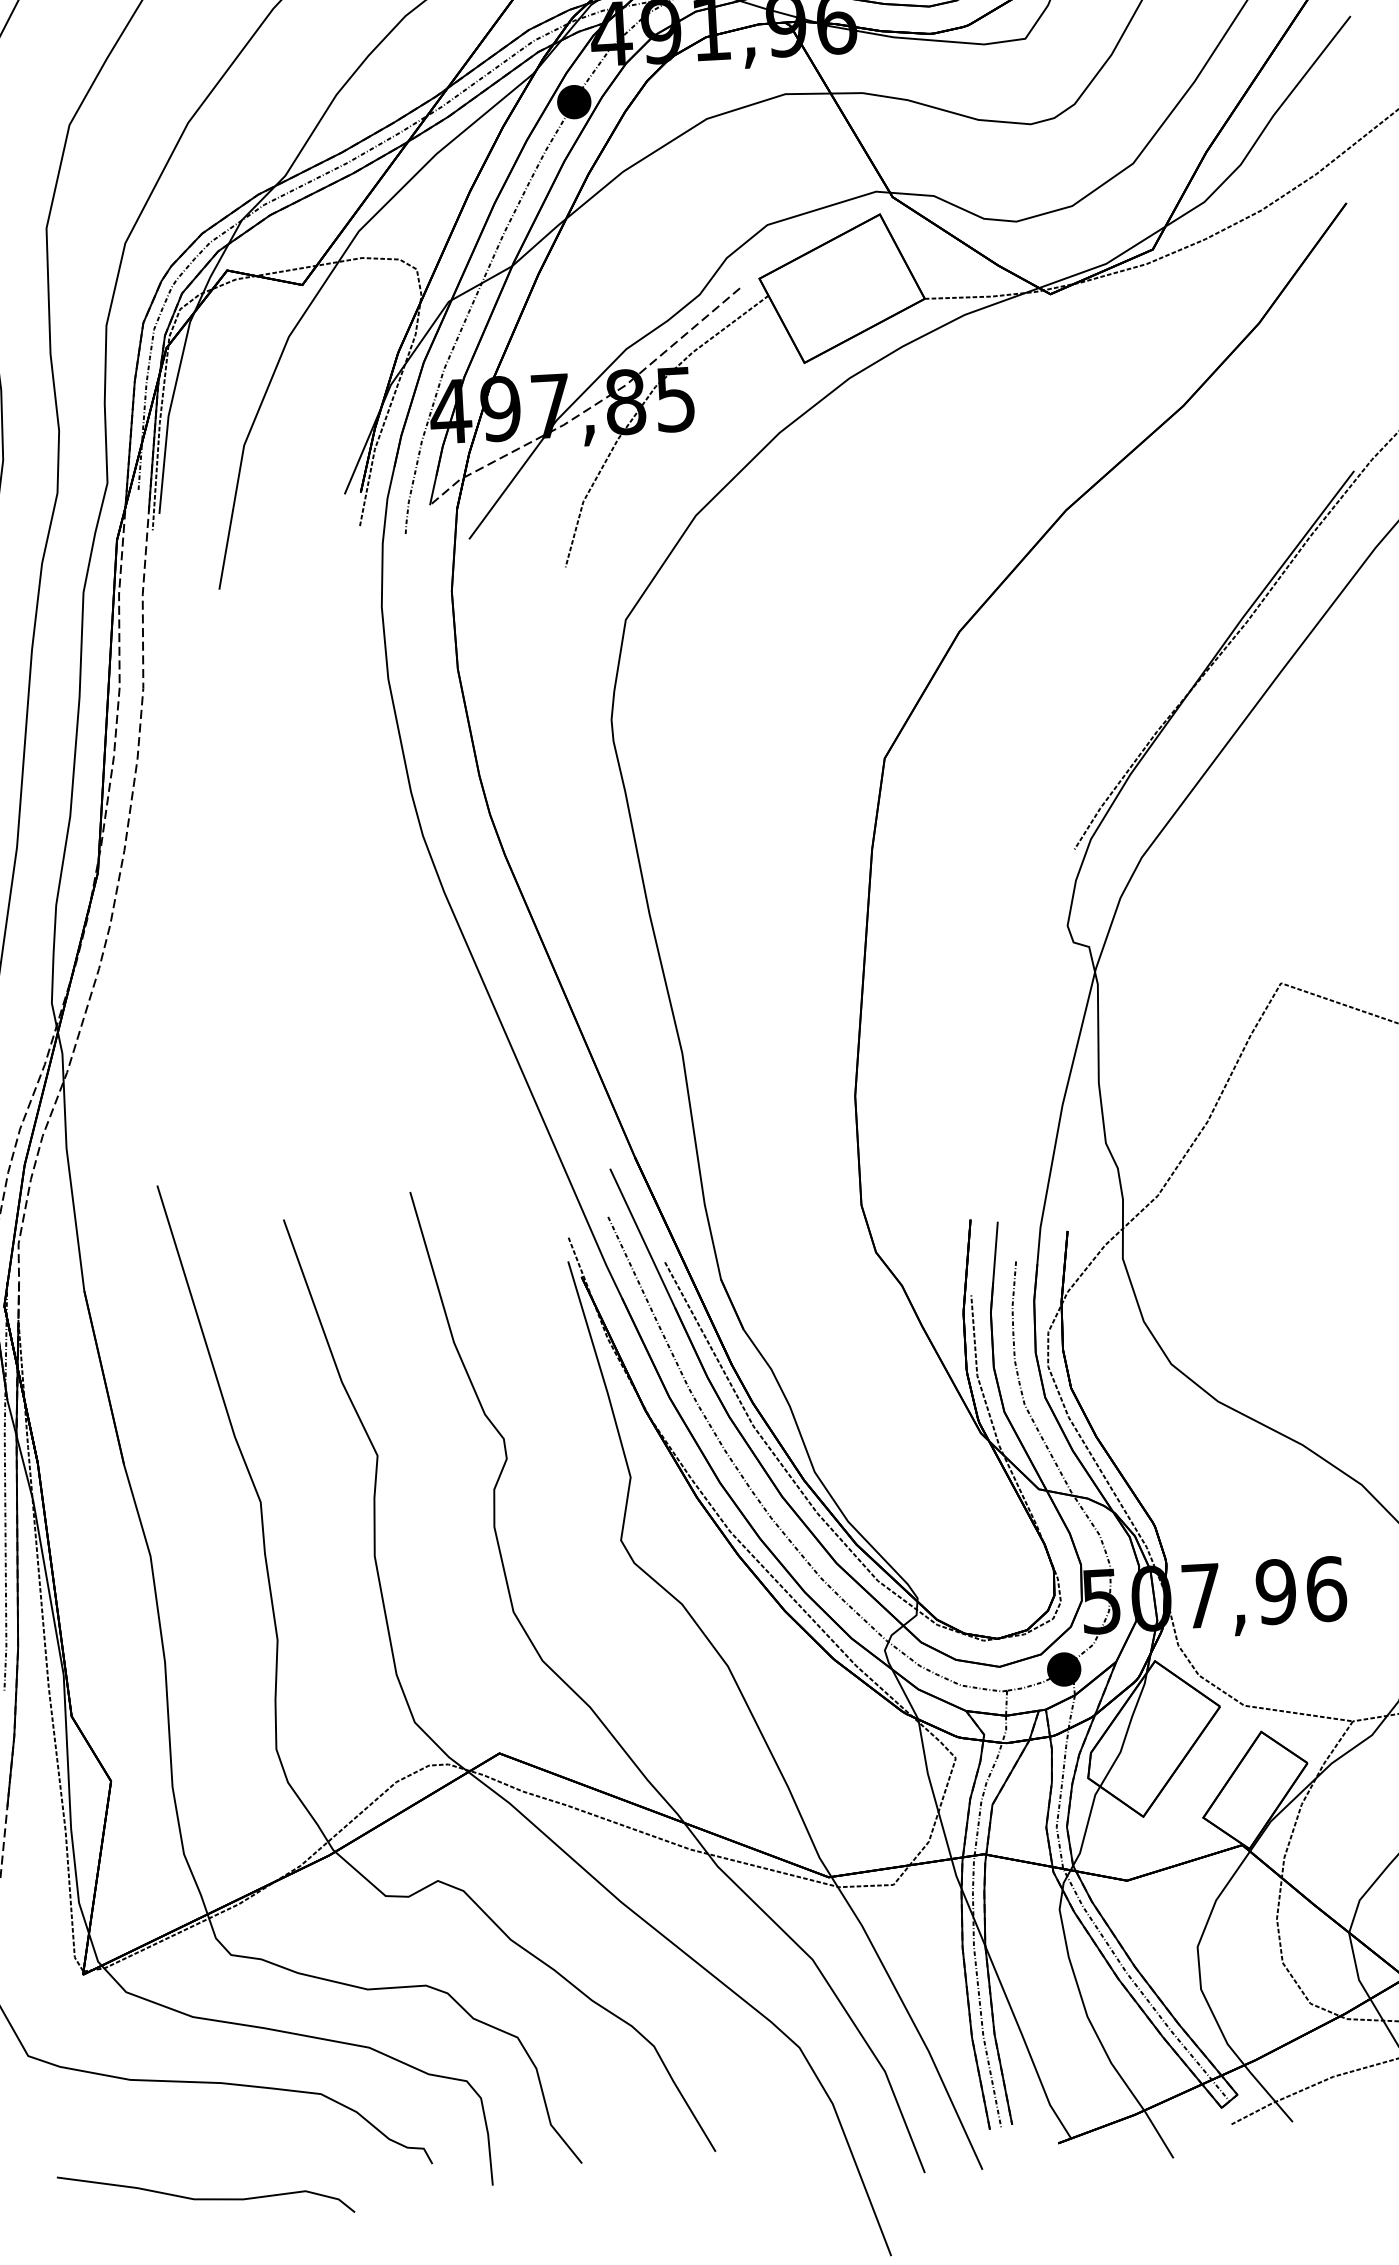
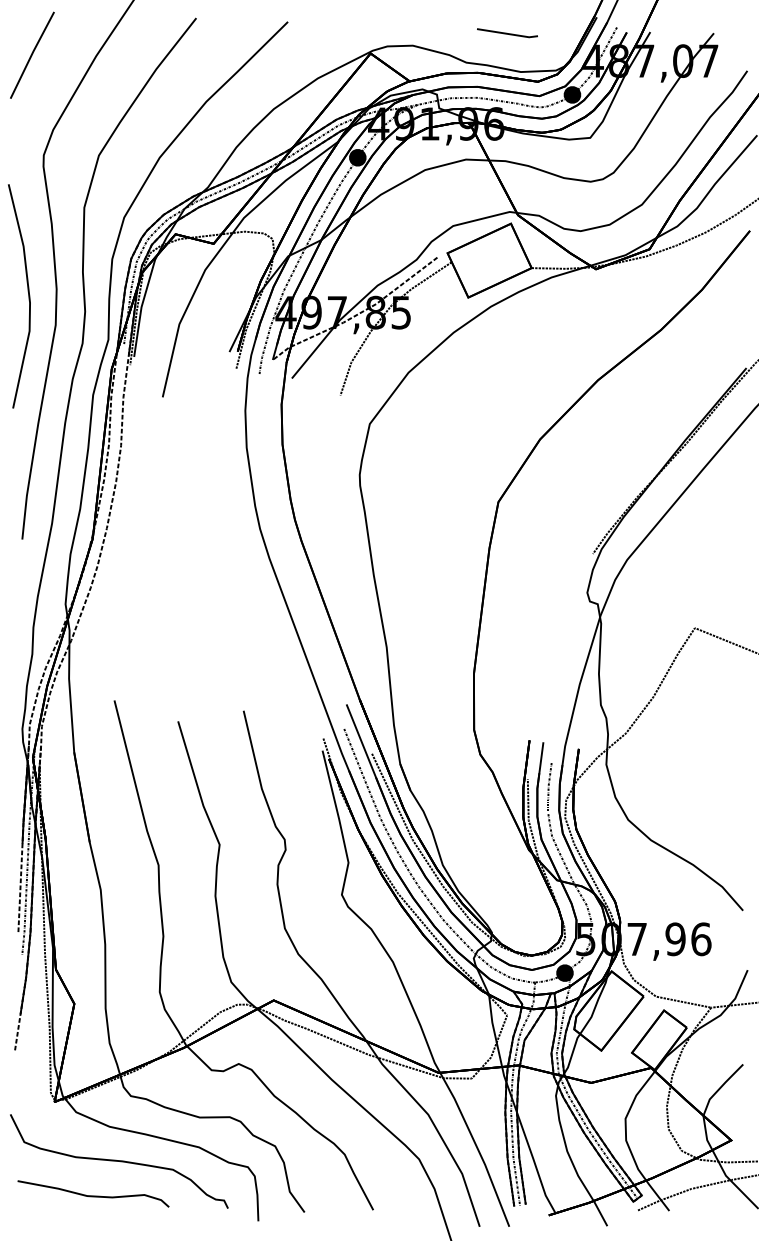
curve: (206, 2197) -> (93, 1195), moved

